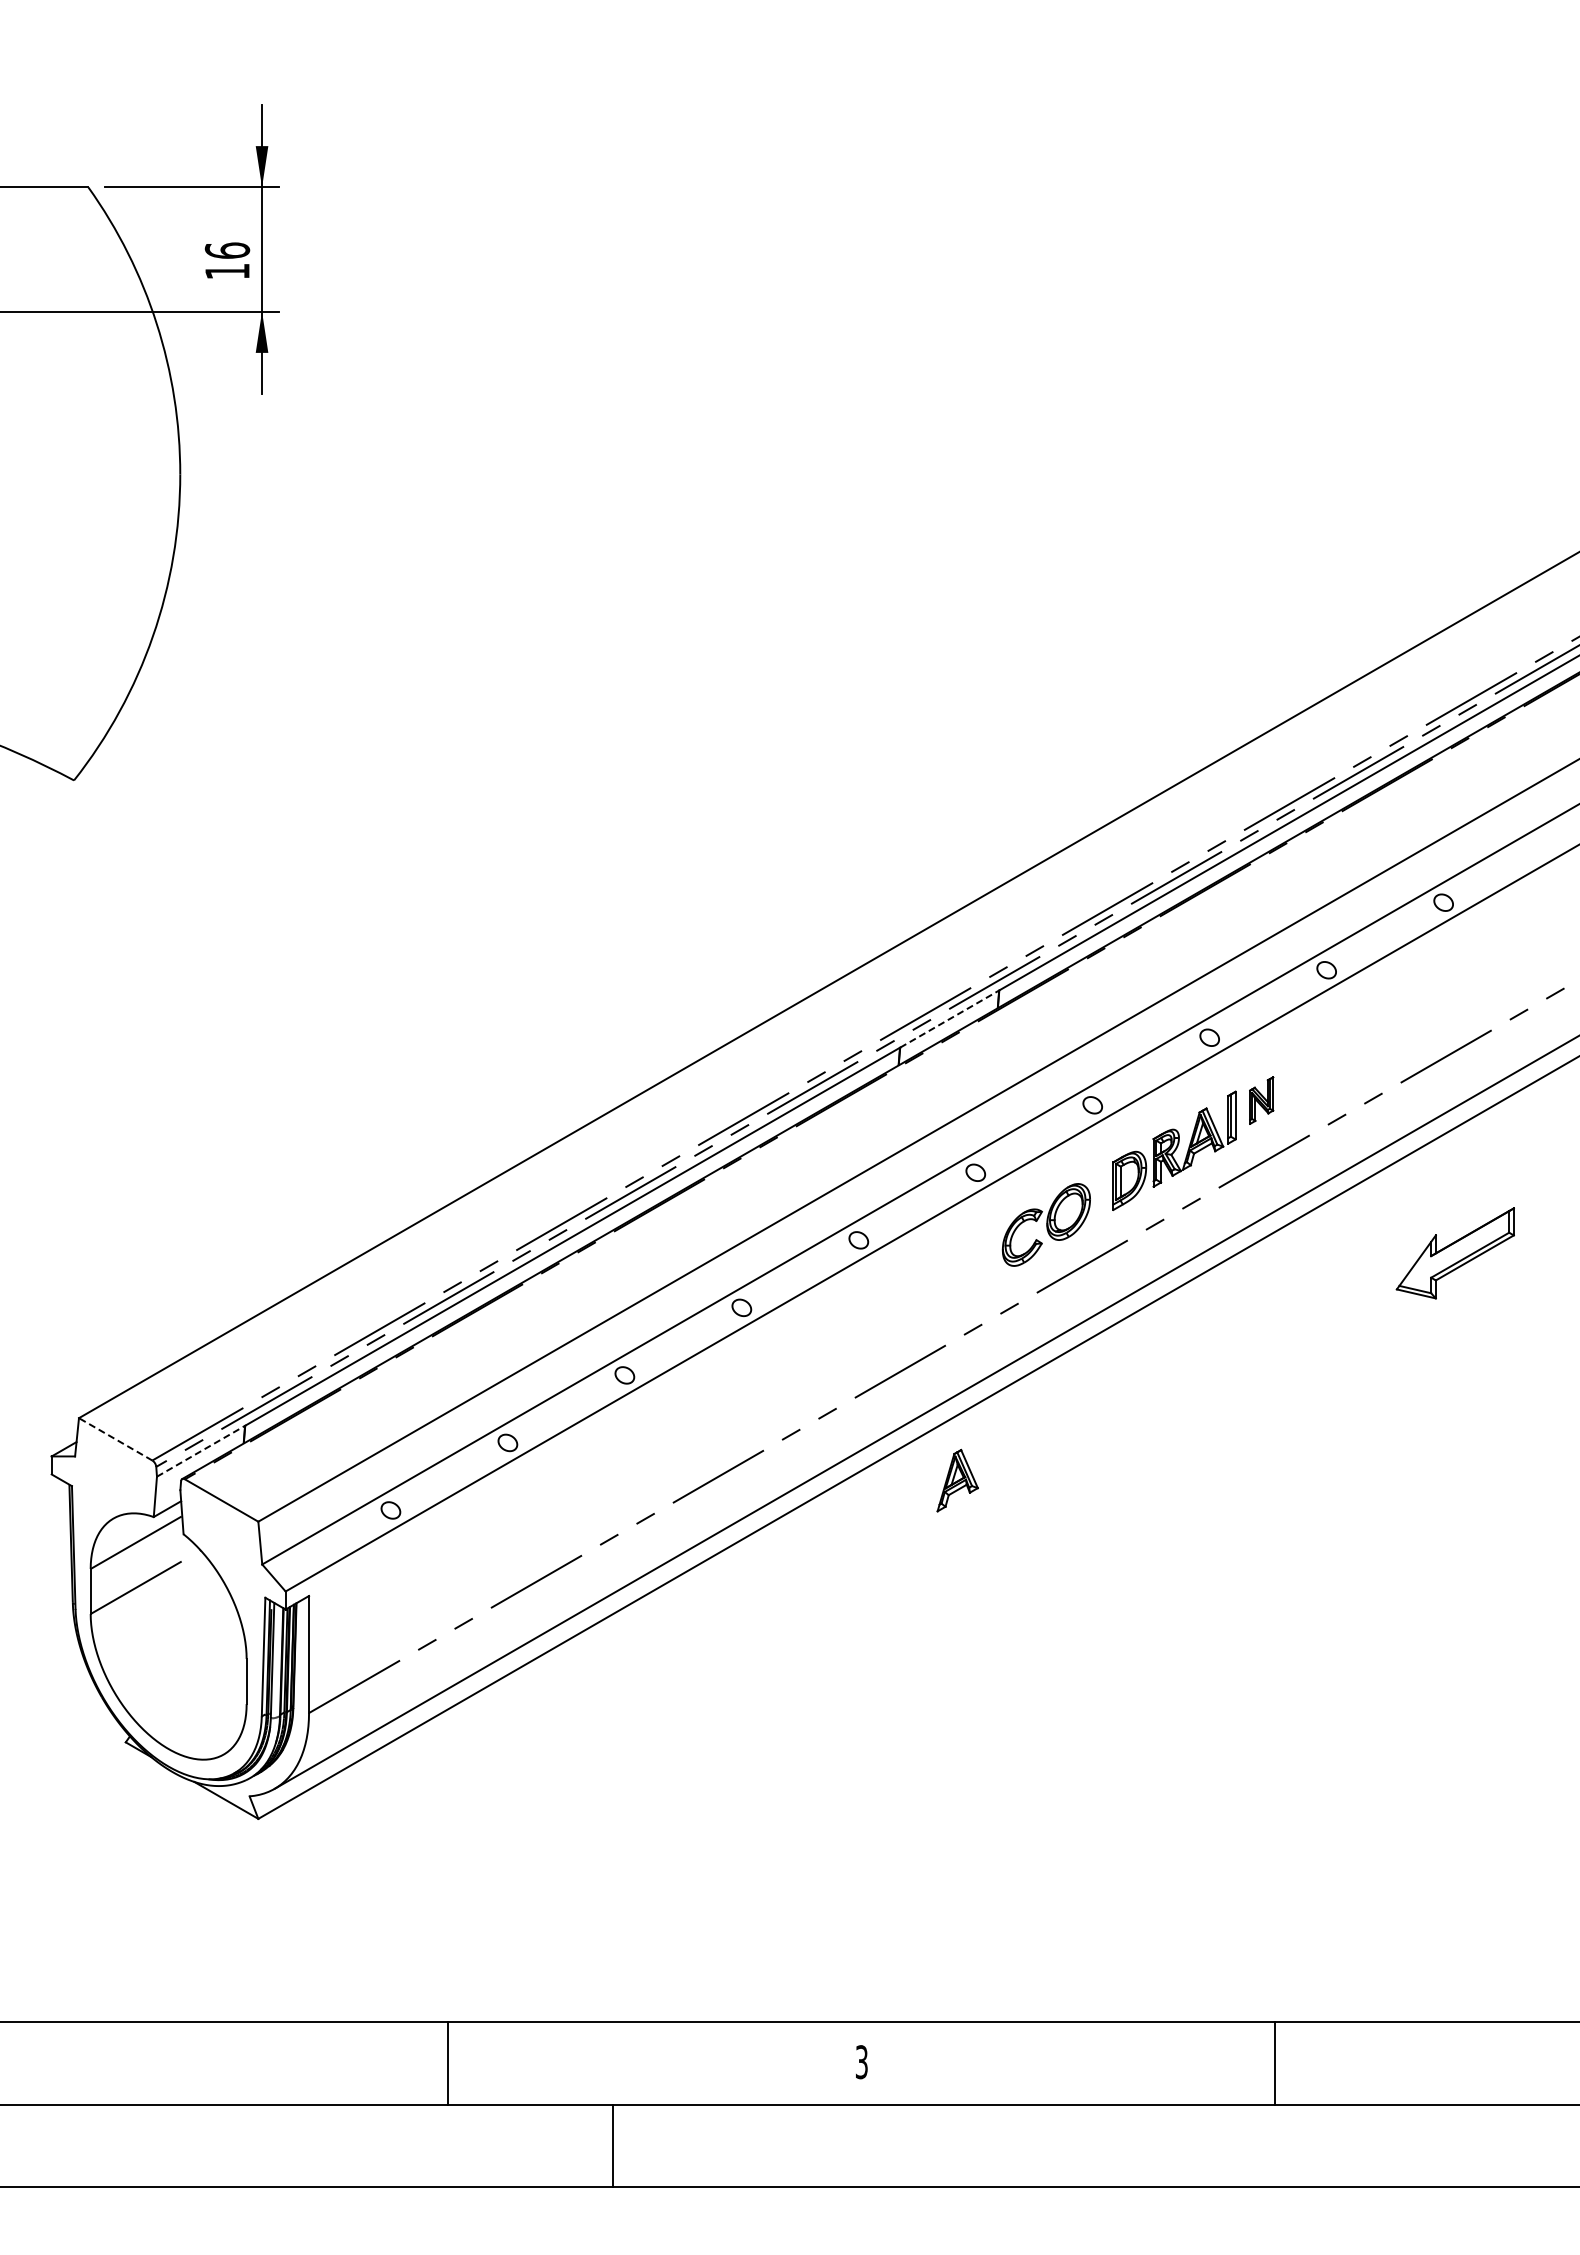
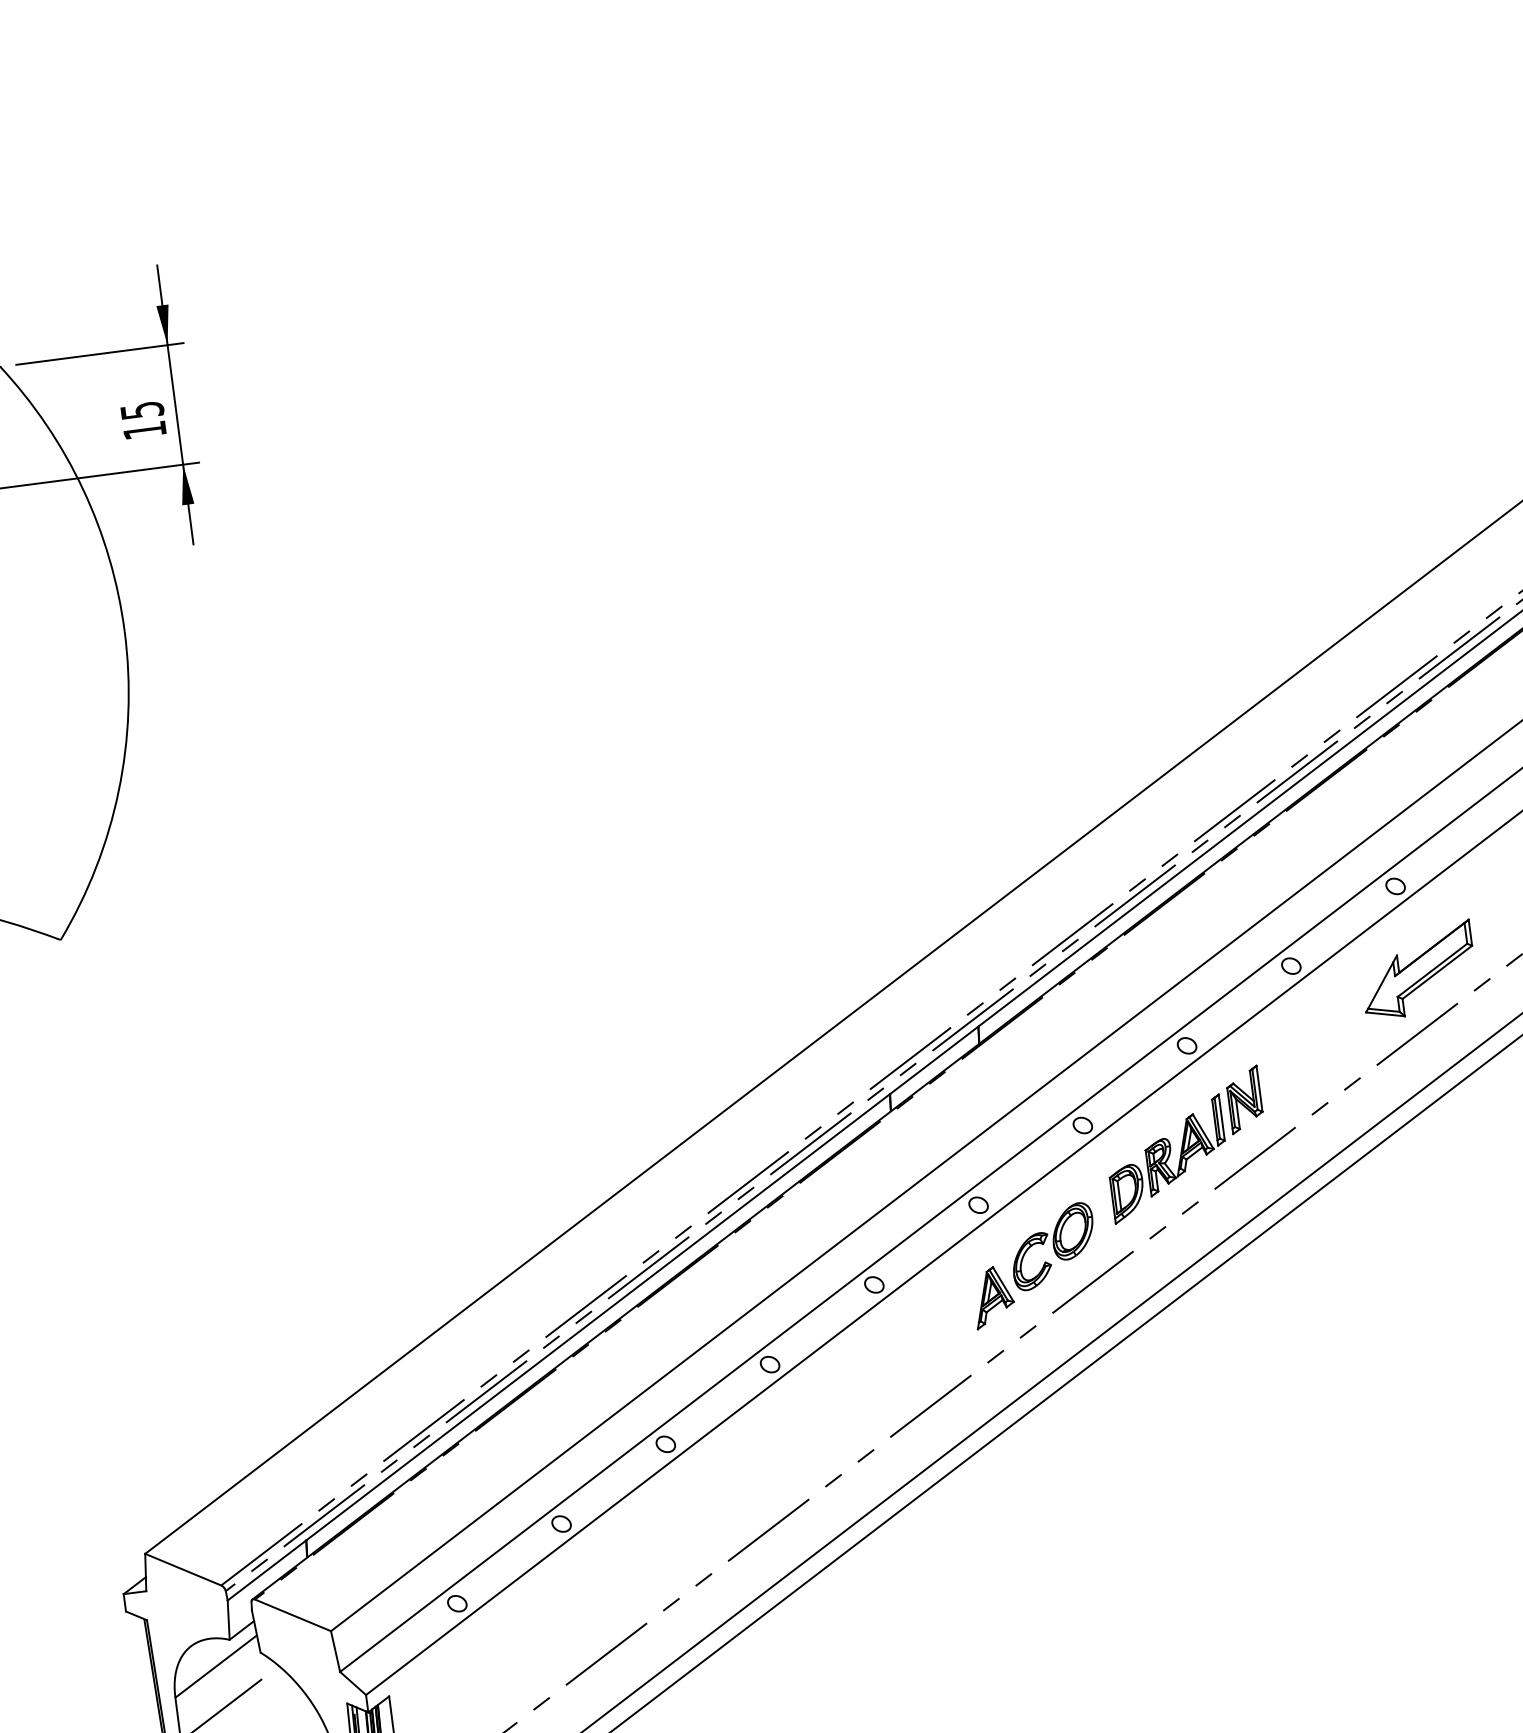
text: (227, 250) -> (142, 410), 16 -> 15
line: (950, 1018) -> (934, 1059), dashed -> solid
part: (1261, 1100) -> (1244, 1099), size x1.43
part: (1454, 1253) -> (1417, 970), moved
line: (115, 1439) -> (183, 1569), dashed -> solid
line: (201, 1451) -> (267, 1570), dashed -> solid
part: (957, 1480) -> (993, 1297), moved

